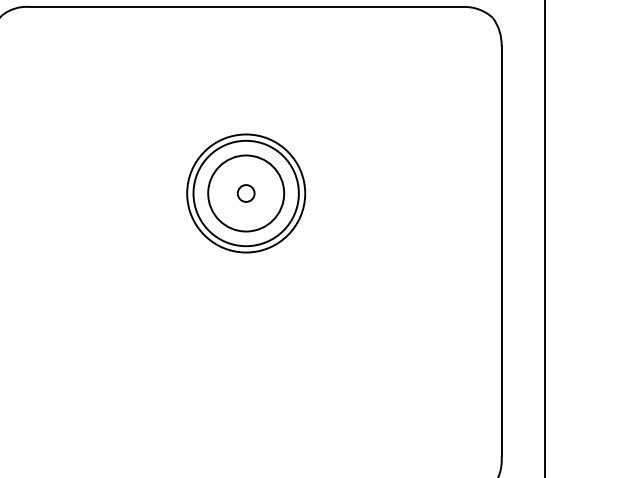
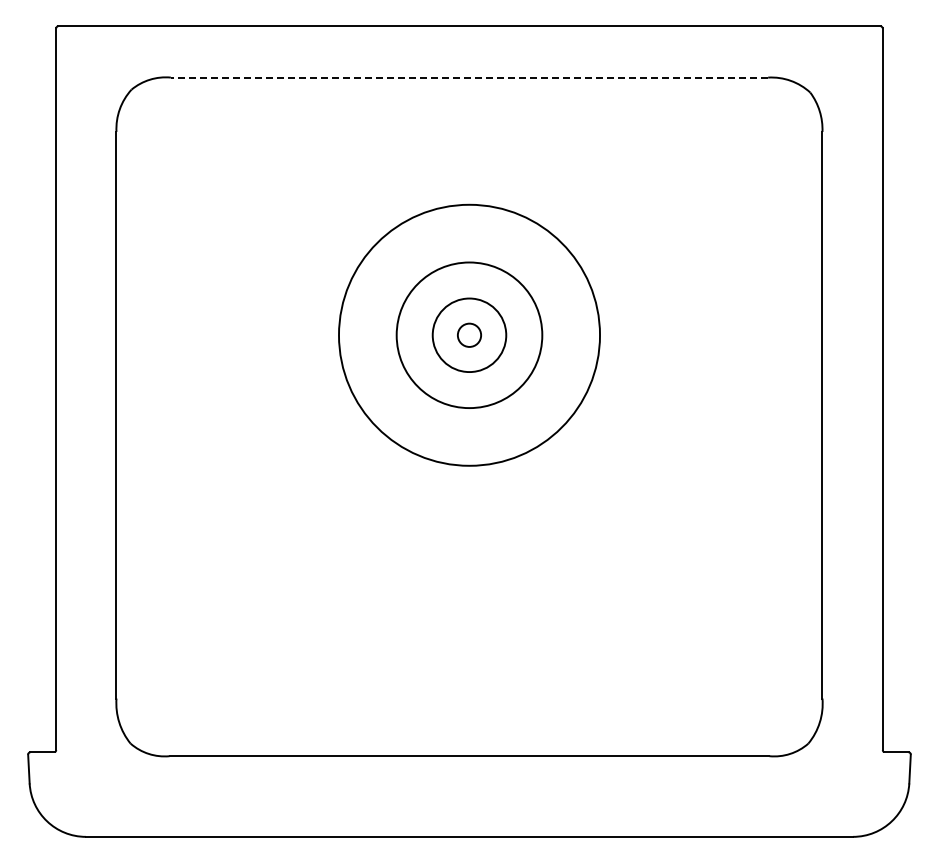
line: (246, 6) -> (469, 77), solid -> dashed
circle: (246, 192) -> (469, 334), size x0.7
circle: (246, 192) -> (469, 334), size x1.6

